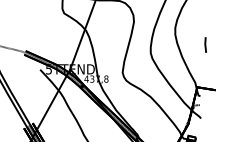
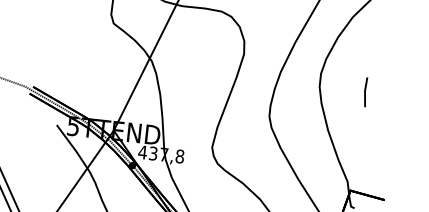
line: (205, 44) -> (365, 91), moved

